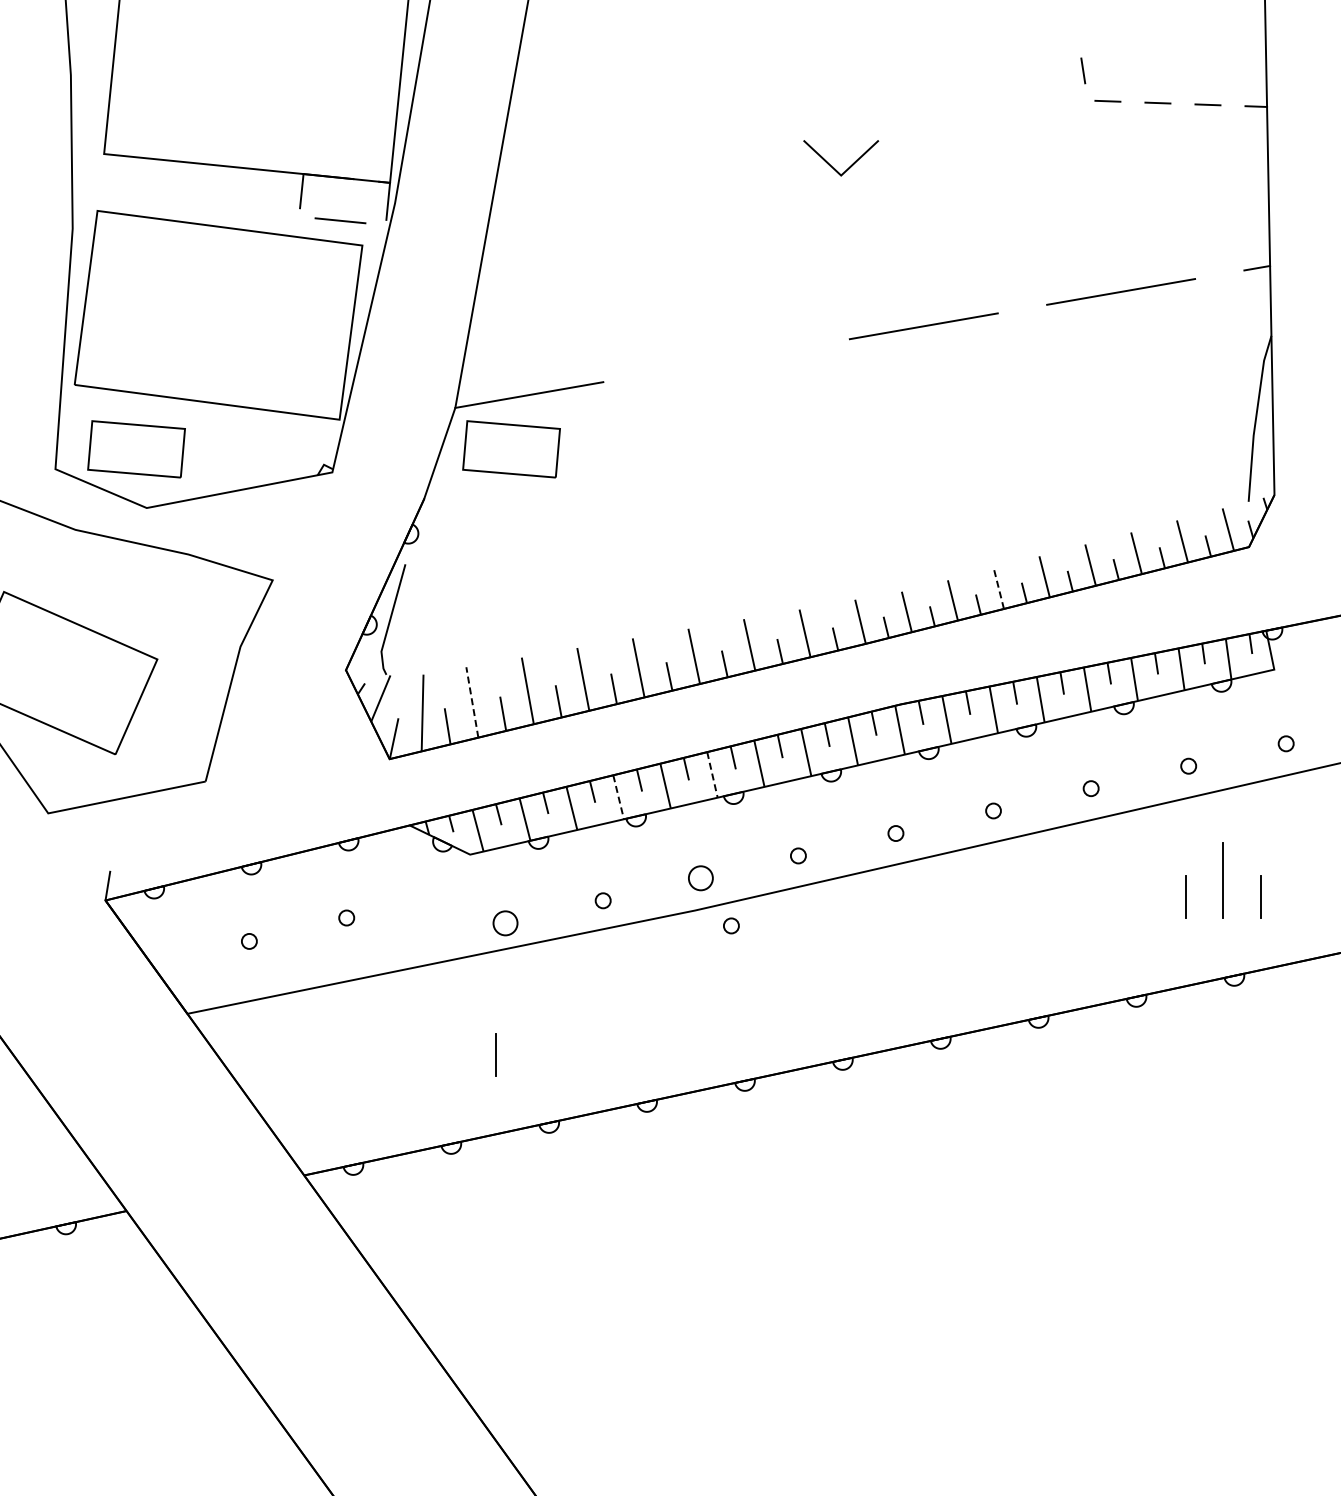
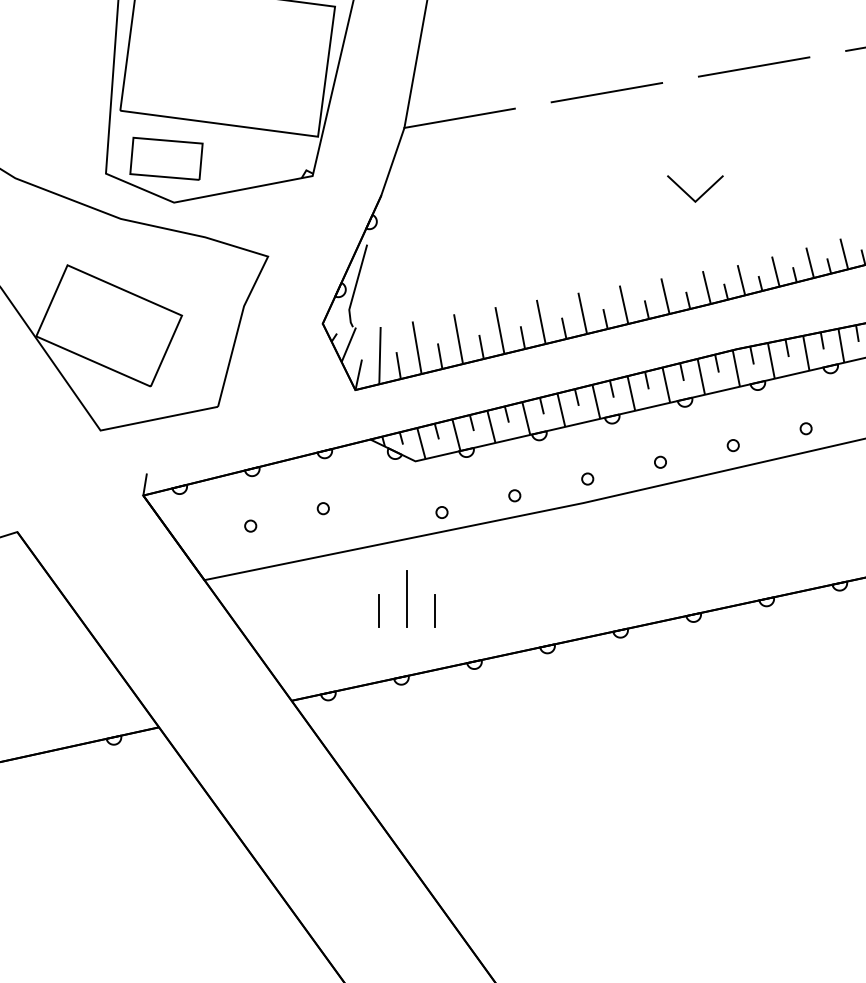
line: (726, 360) -> (606, 92), added
part: (511, 449) -> (446, 158), removed
line: (853, 497) -> (701, 194), added
line: (998, 588) -> (809, 262), dashed -> solid
line: (472, 702) -> (417, 347), dashed -> solid
line: (712, 775) -> (596, 402), dashed -> solid
line: (618, 797) -> (526, 418), dashed -> solid
circle: (700, 878) -> (587, 479), size x0.62
circle: (505, 922) -> (441, 512), size x0.62
circle: (731, 925) -> (610, 514), removed
line: (458, 1038) -> (406, 598), added
line: (421, 1055) -> (379, 611), added

